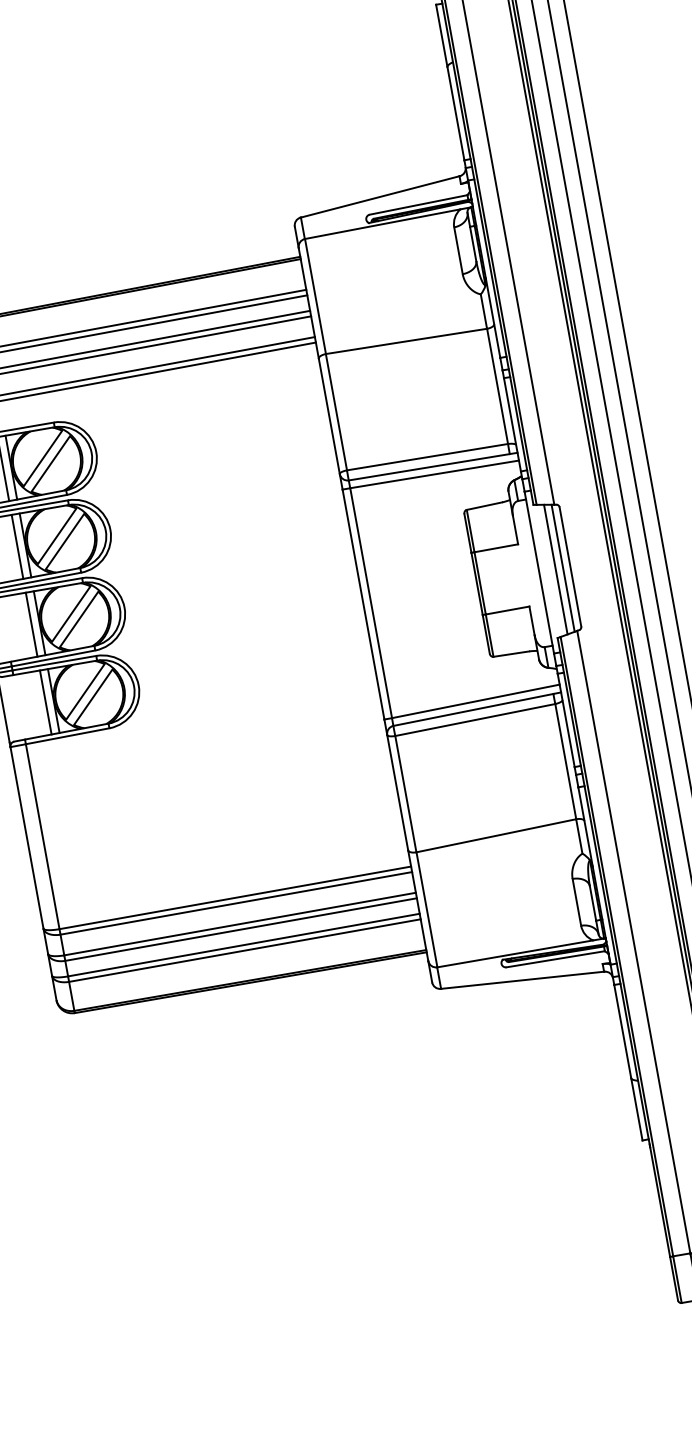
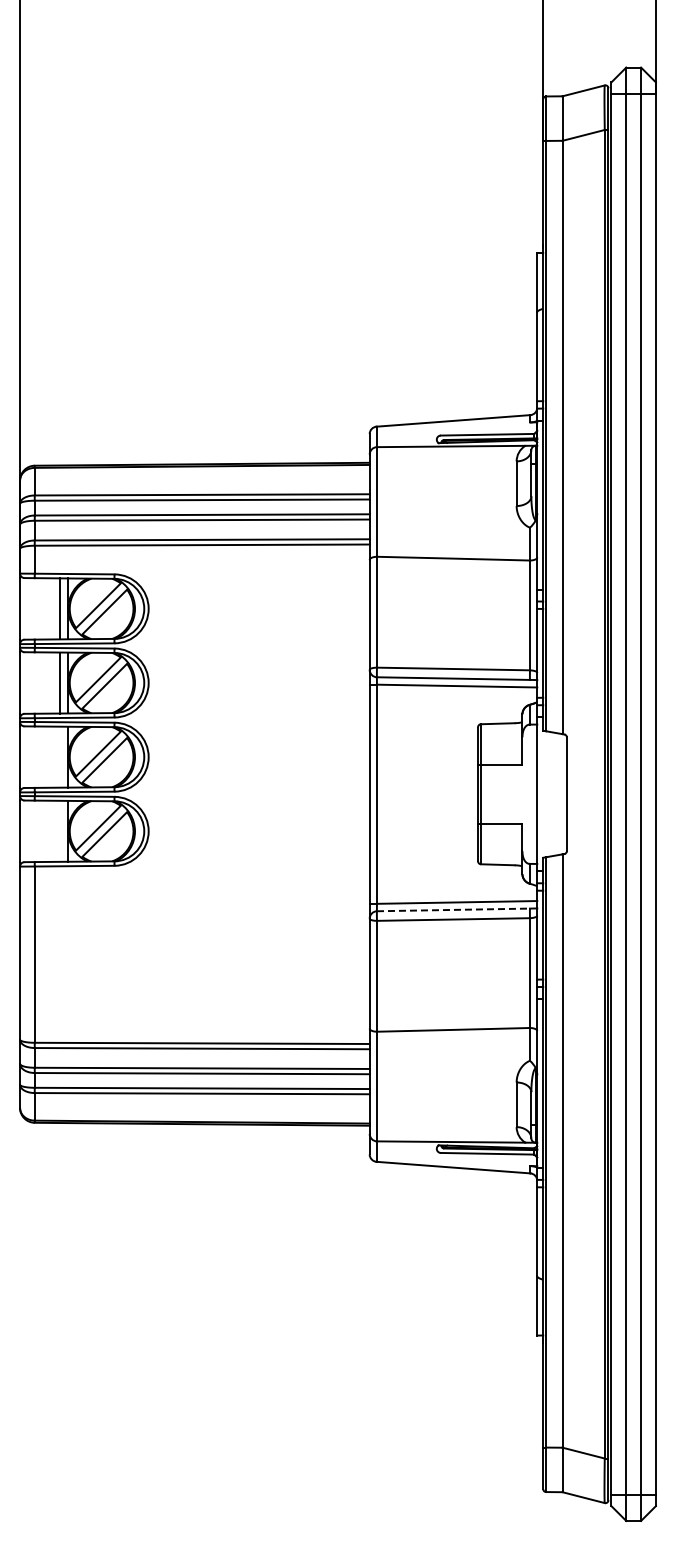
line: (562, 567) -> (559, 793), removed
line: (555, 569) -> (552, 794), removed
line: (31, 623) -> (60, 756), removed
line: (46, 701) -> (60, 830), removed
line: (473, 709) -> (453, 909), solid -> dashed

